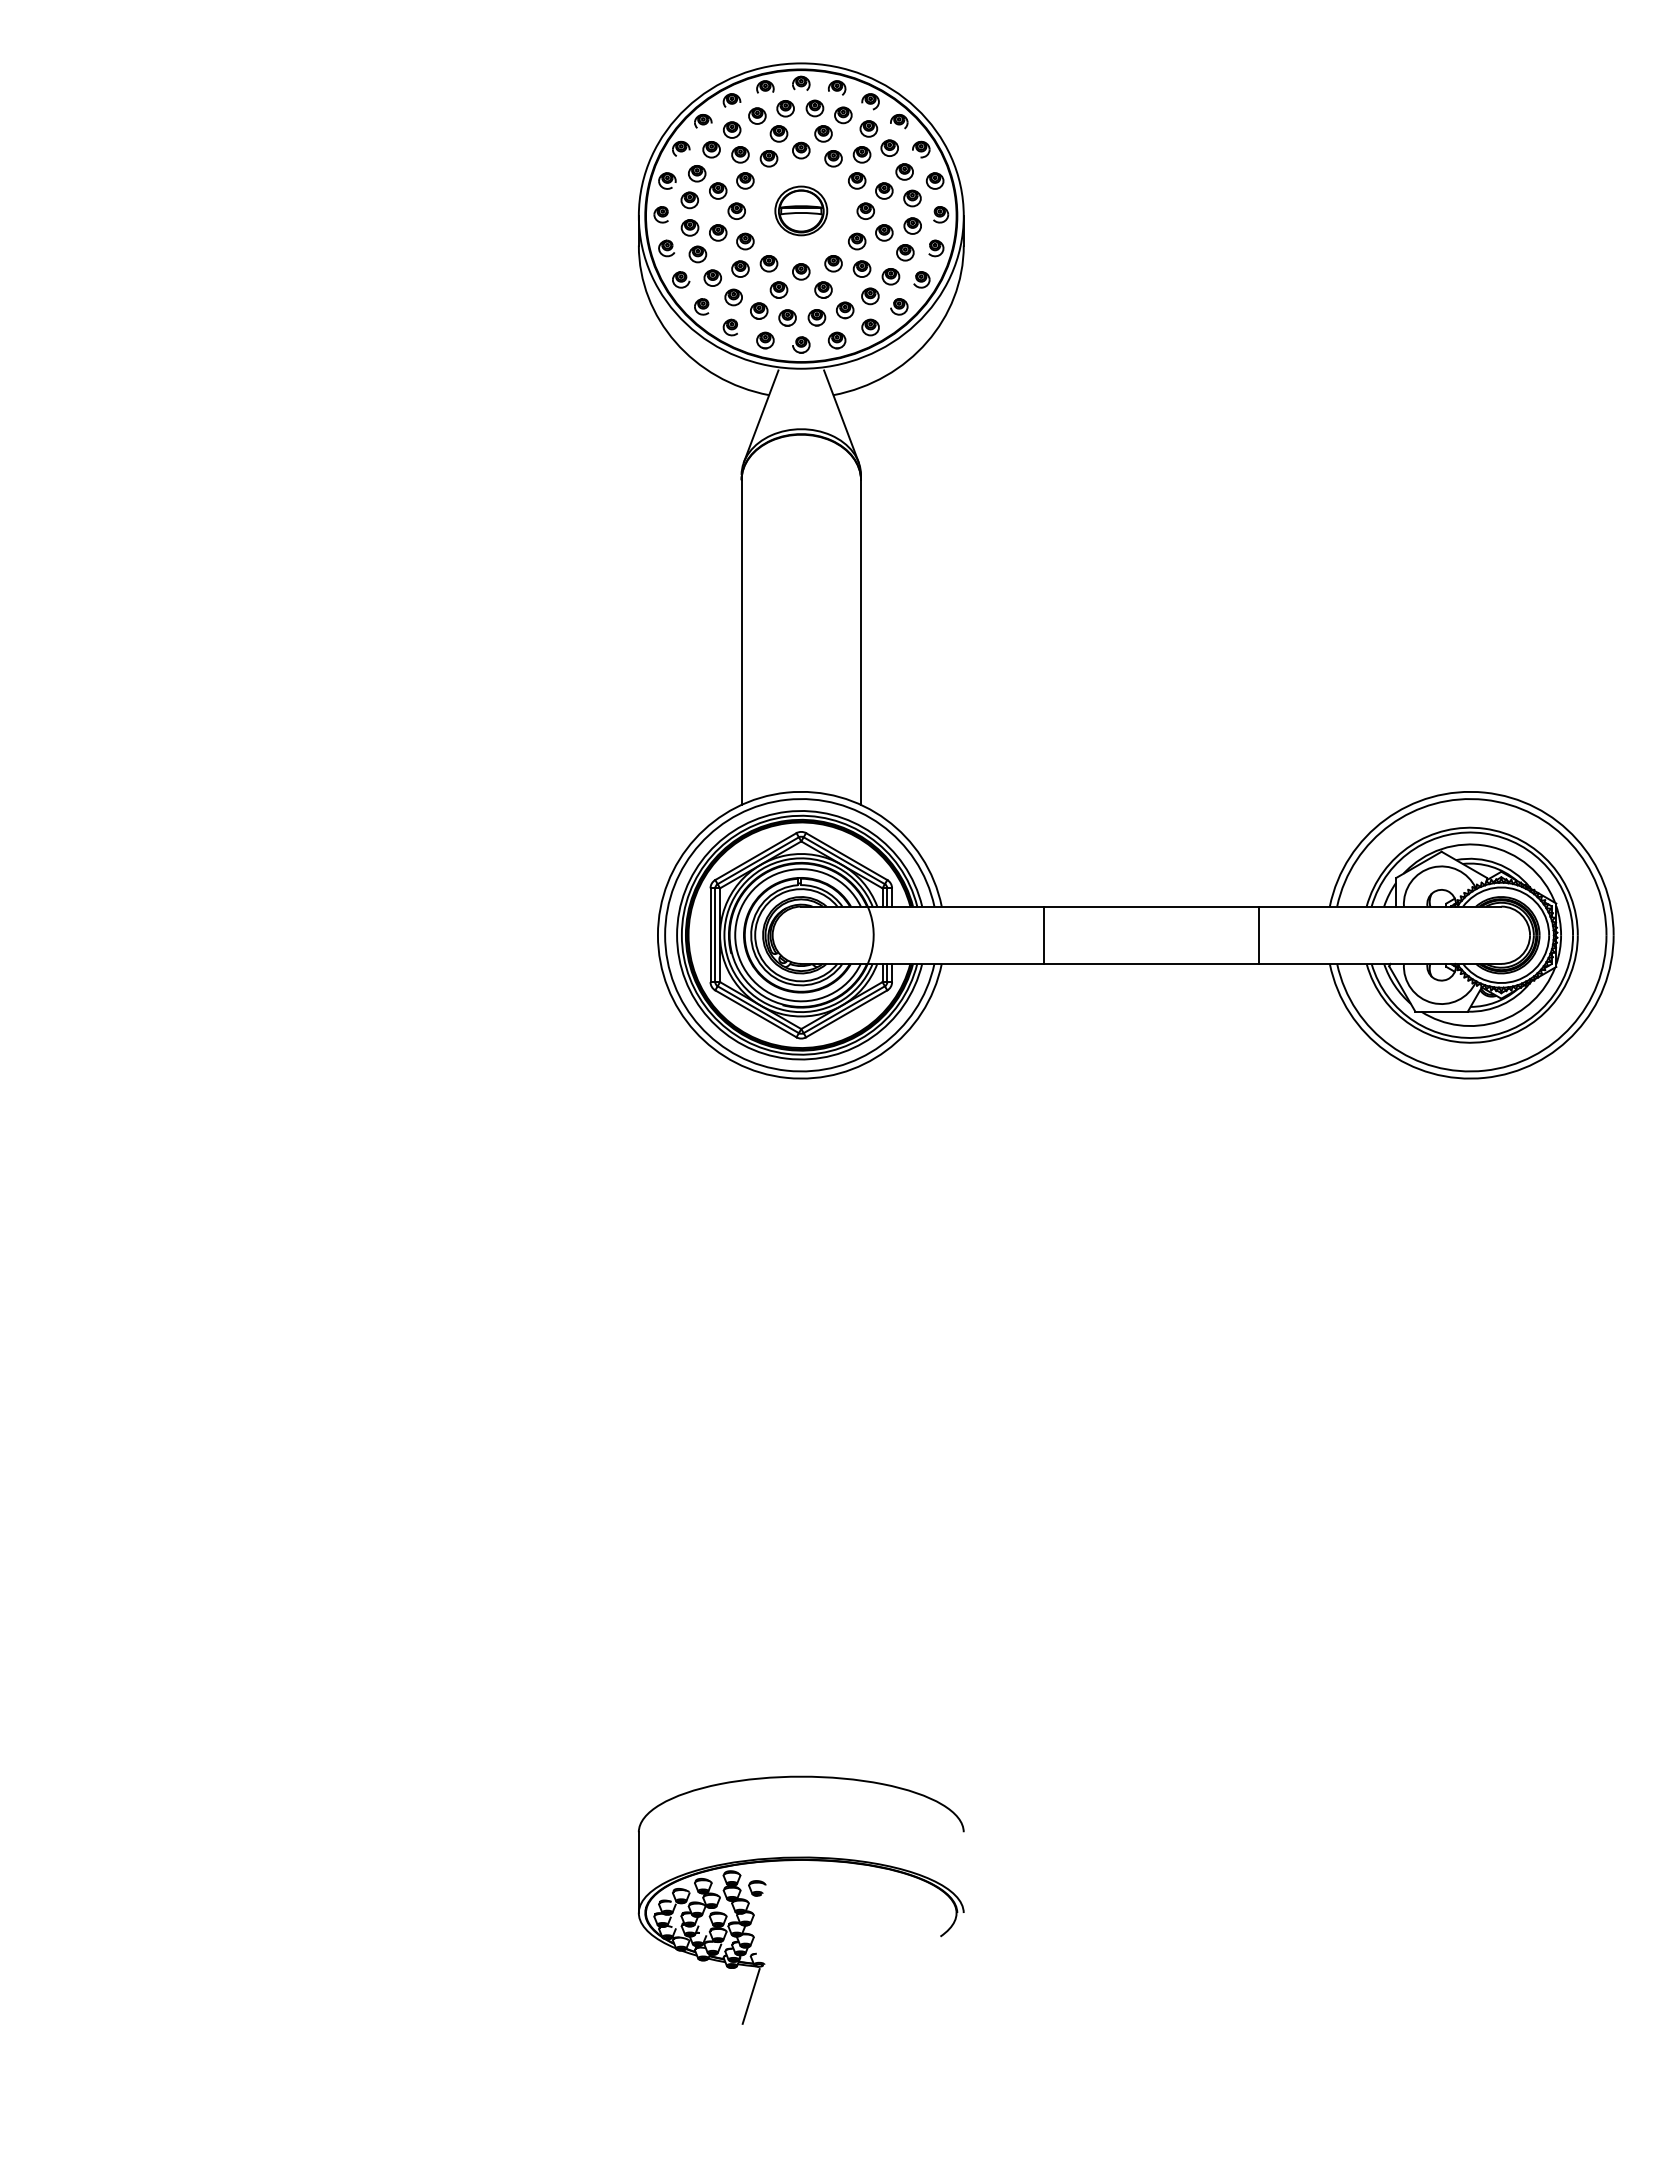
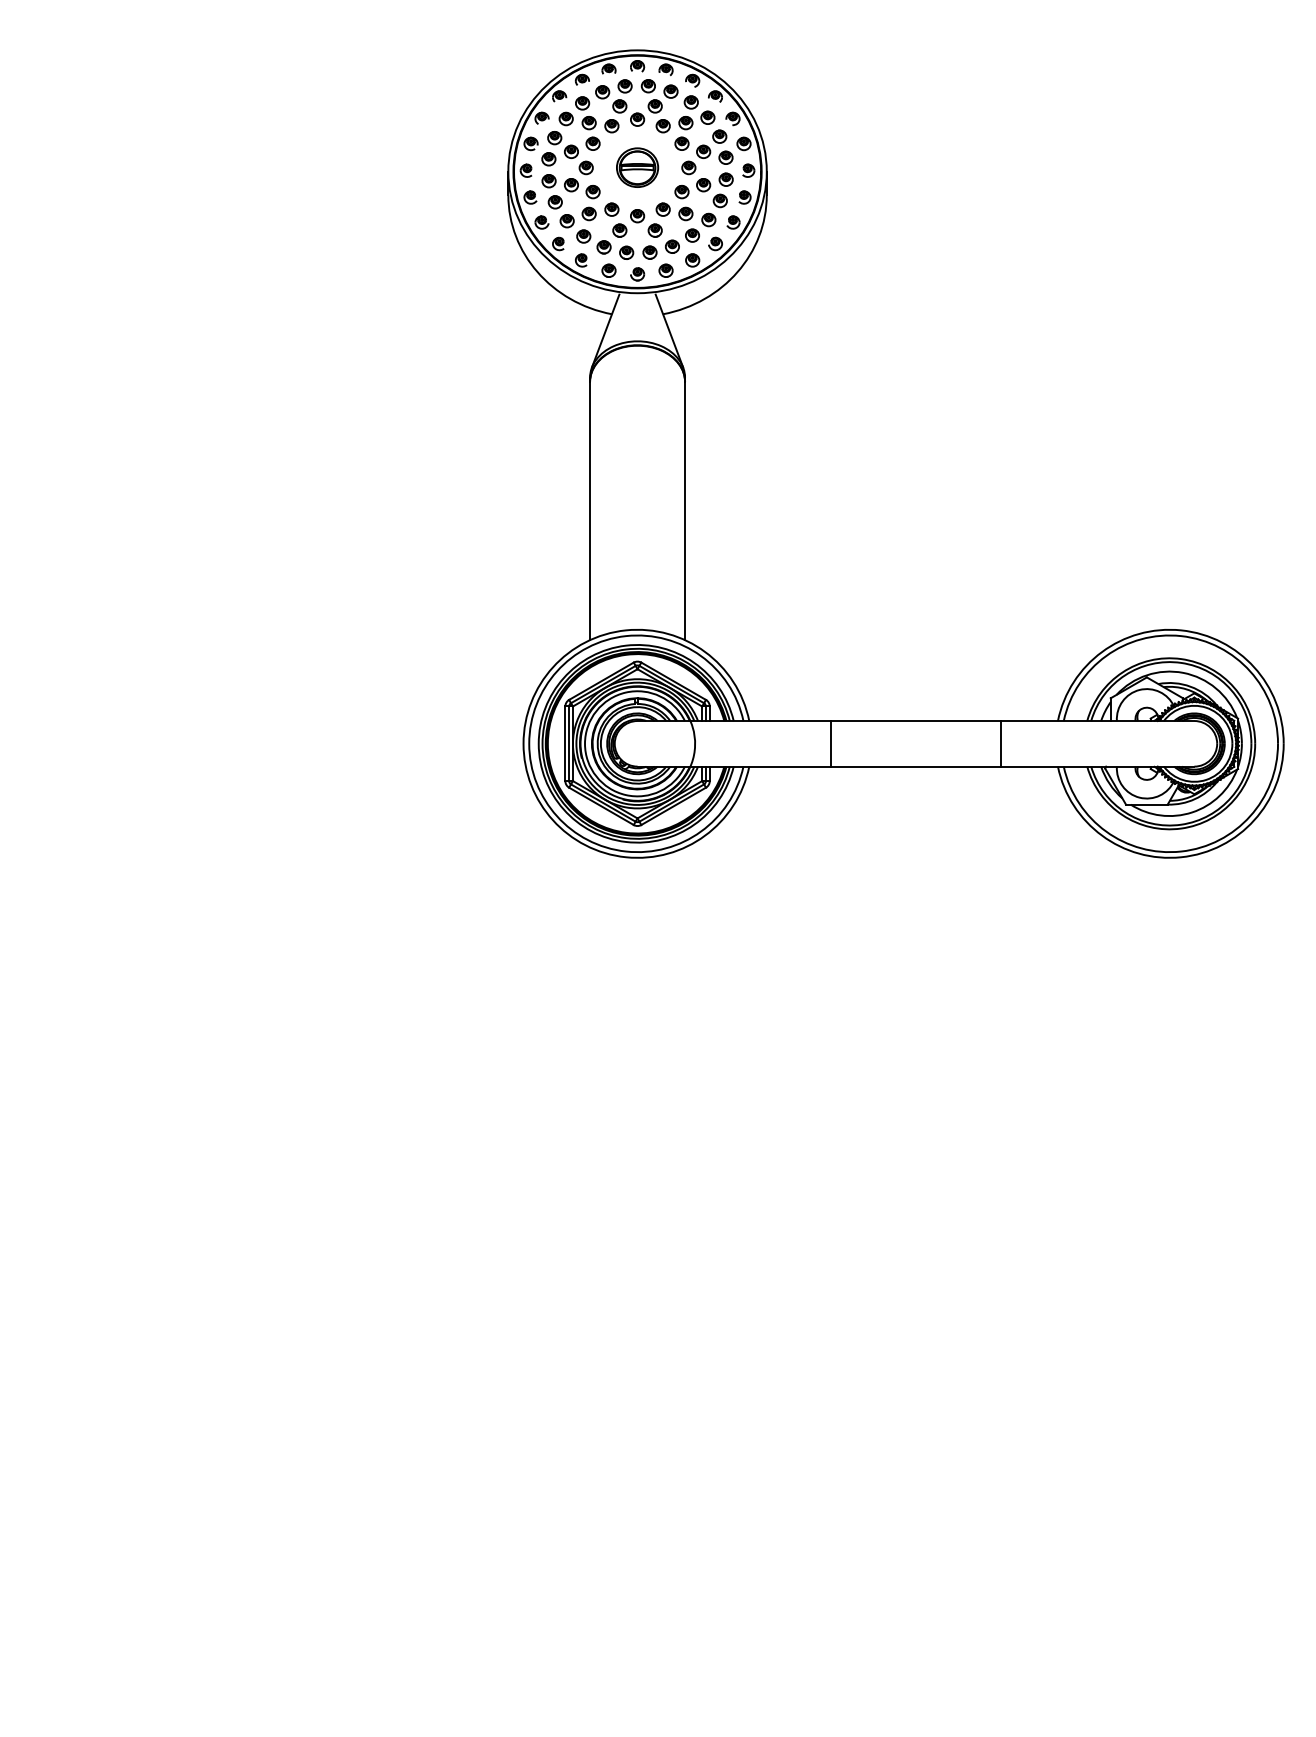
part: (766, 1885) -> (609, 1499), removed

